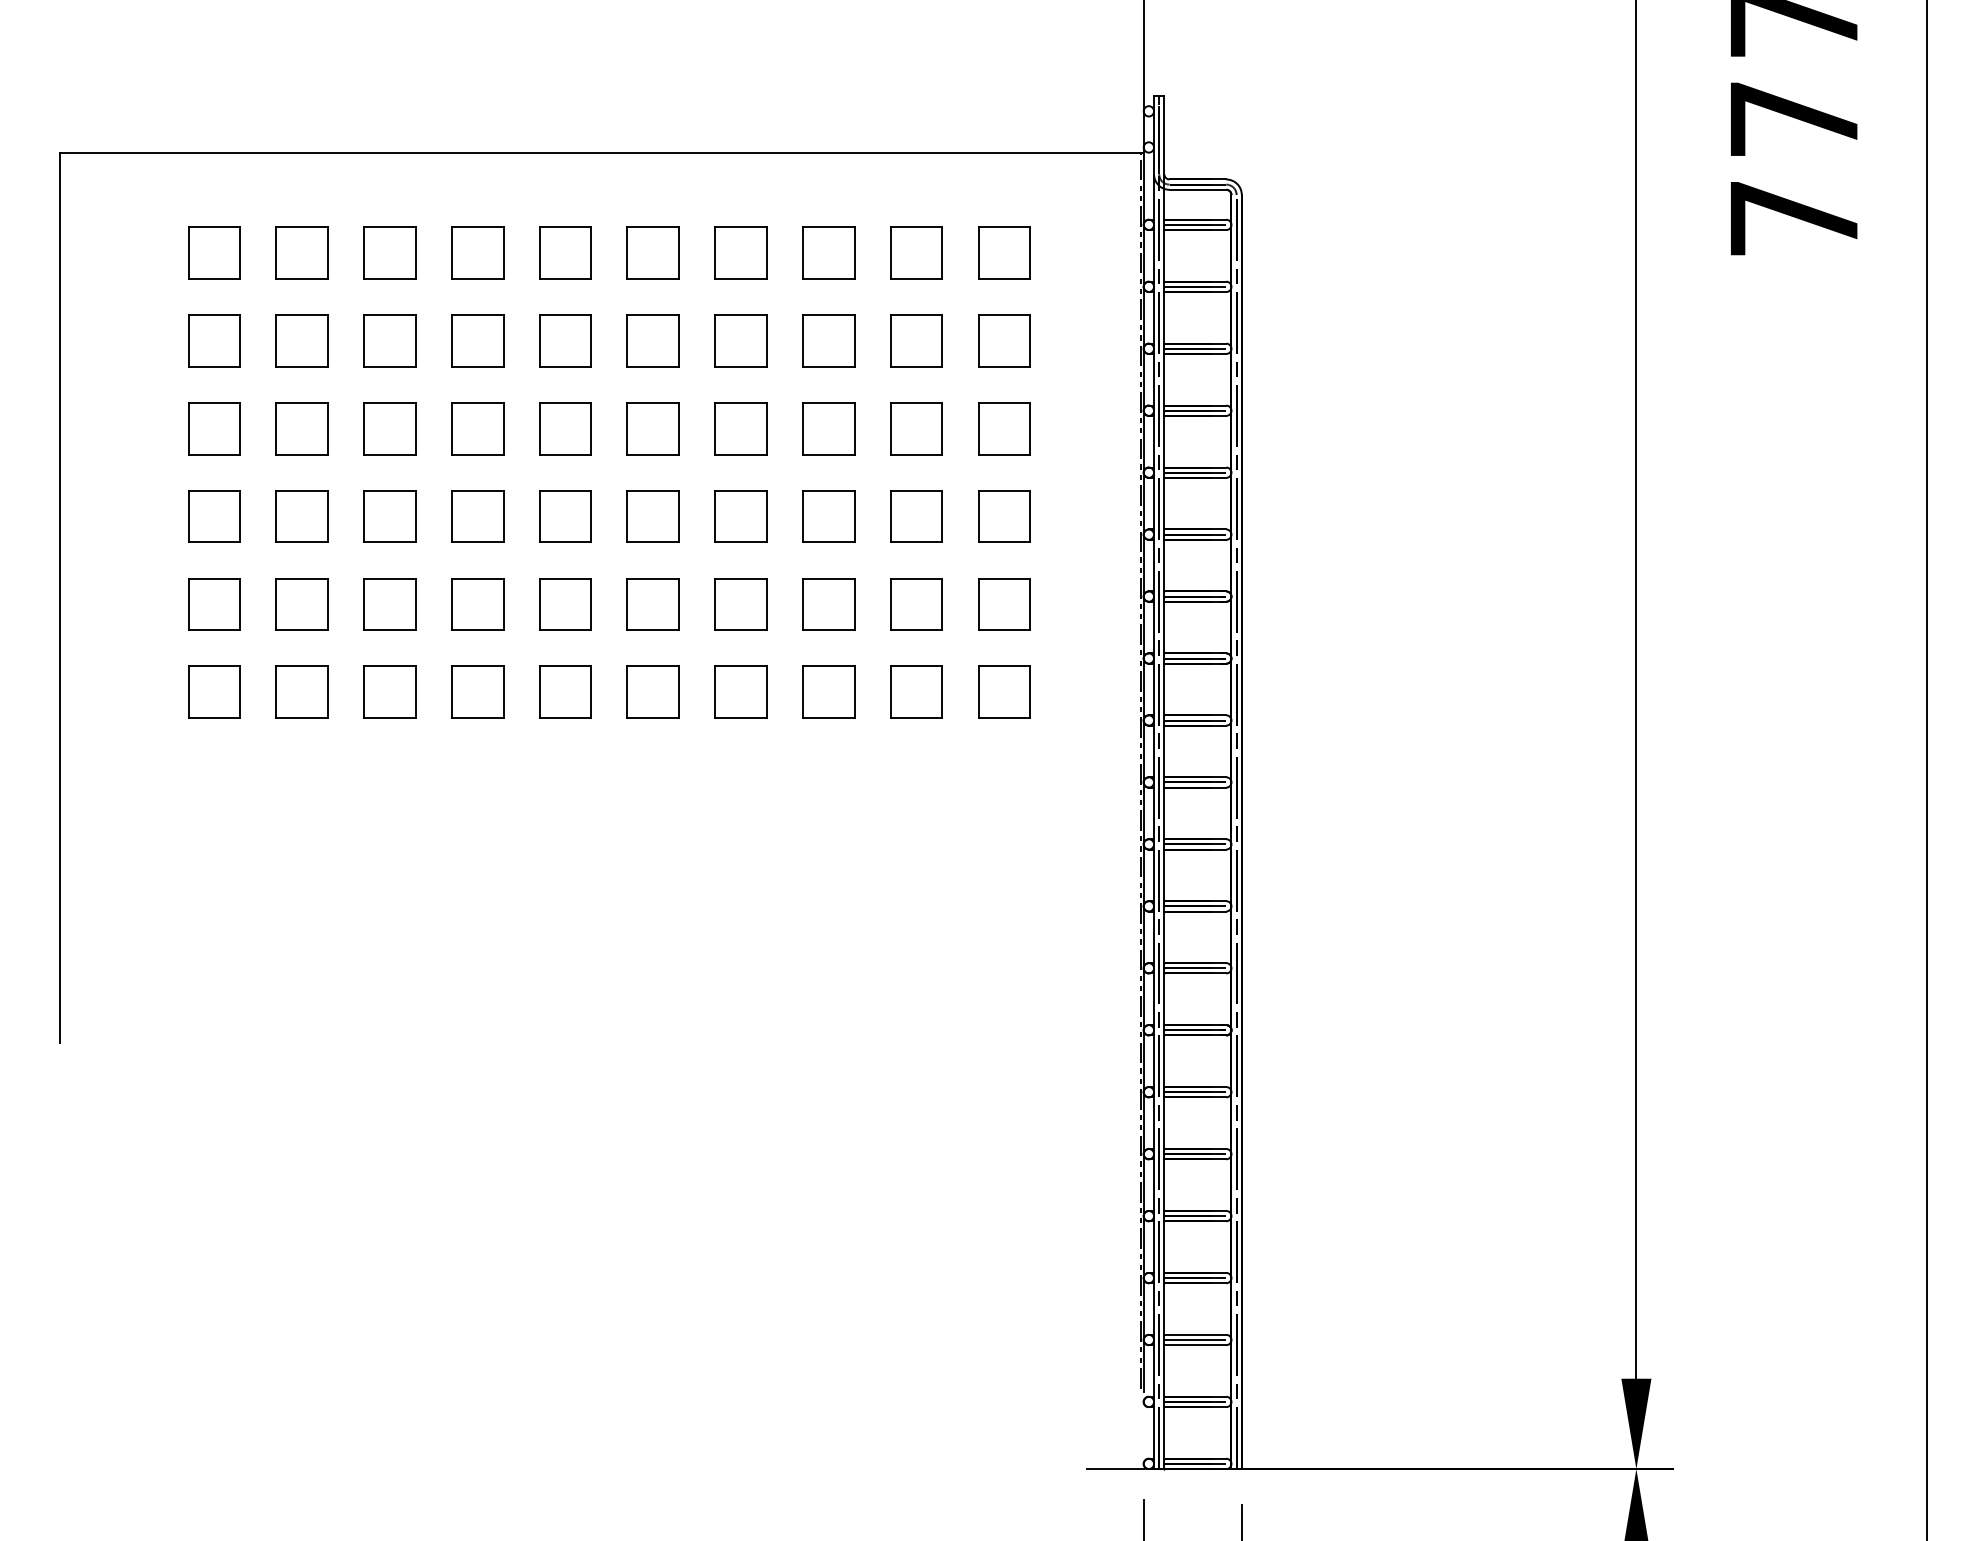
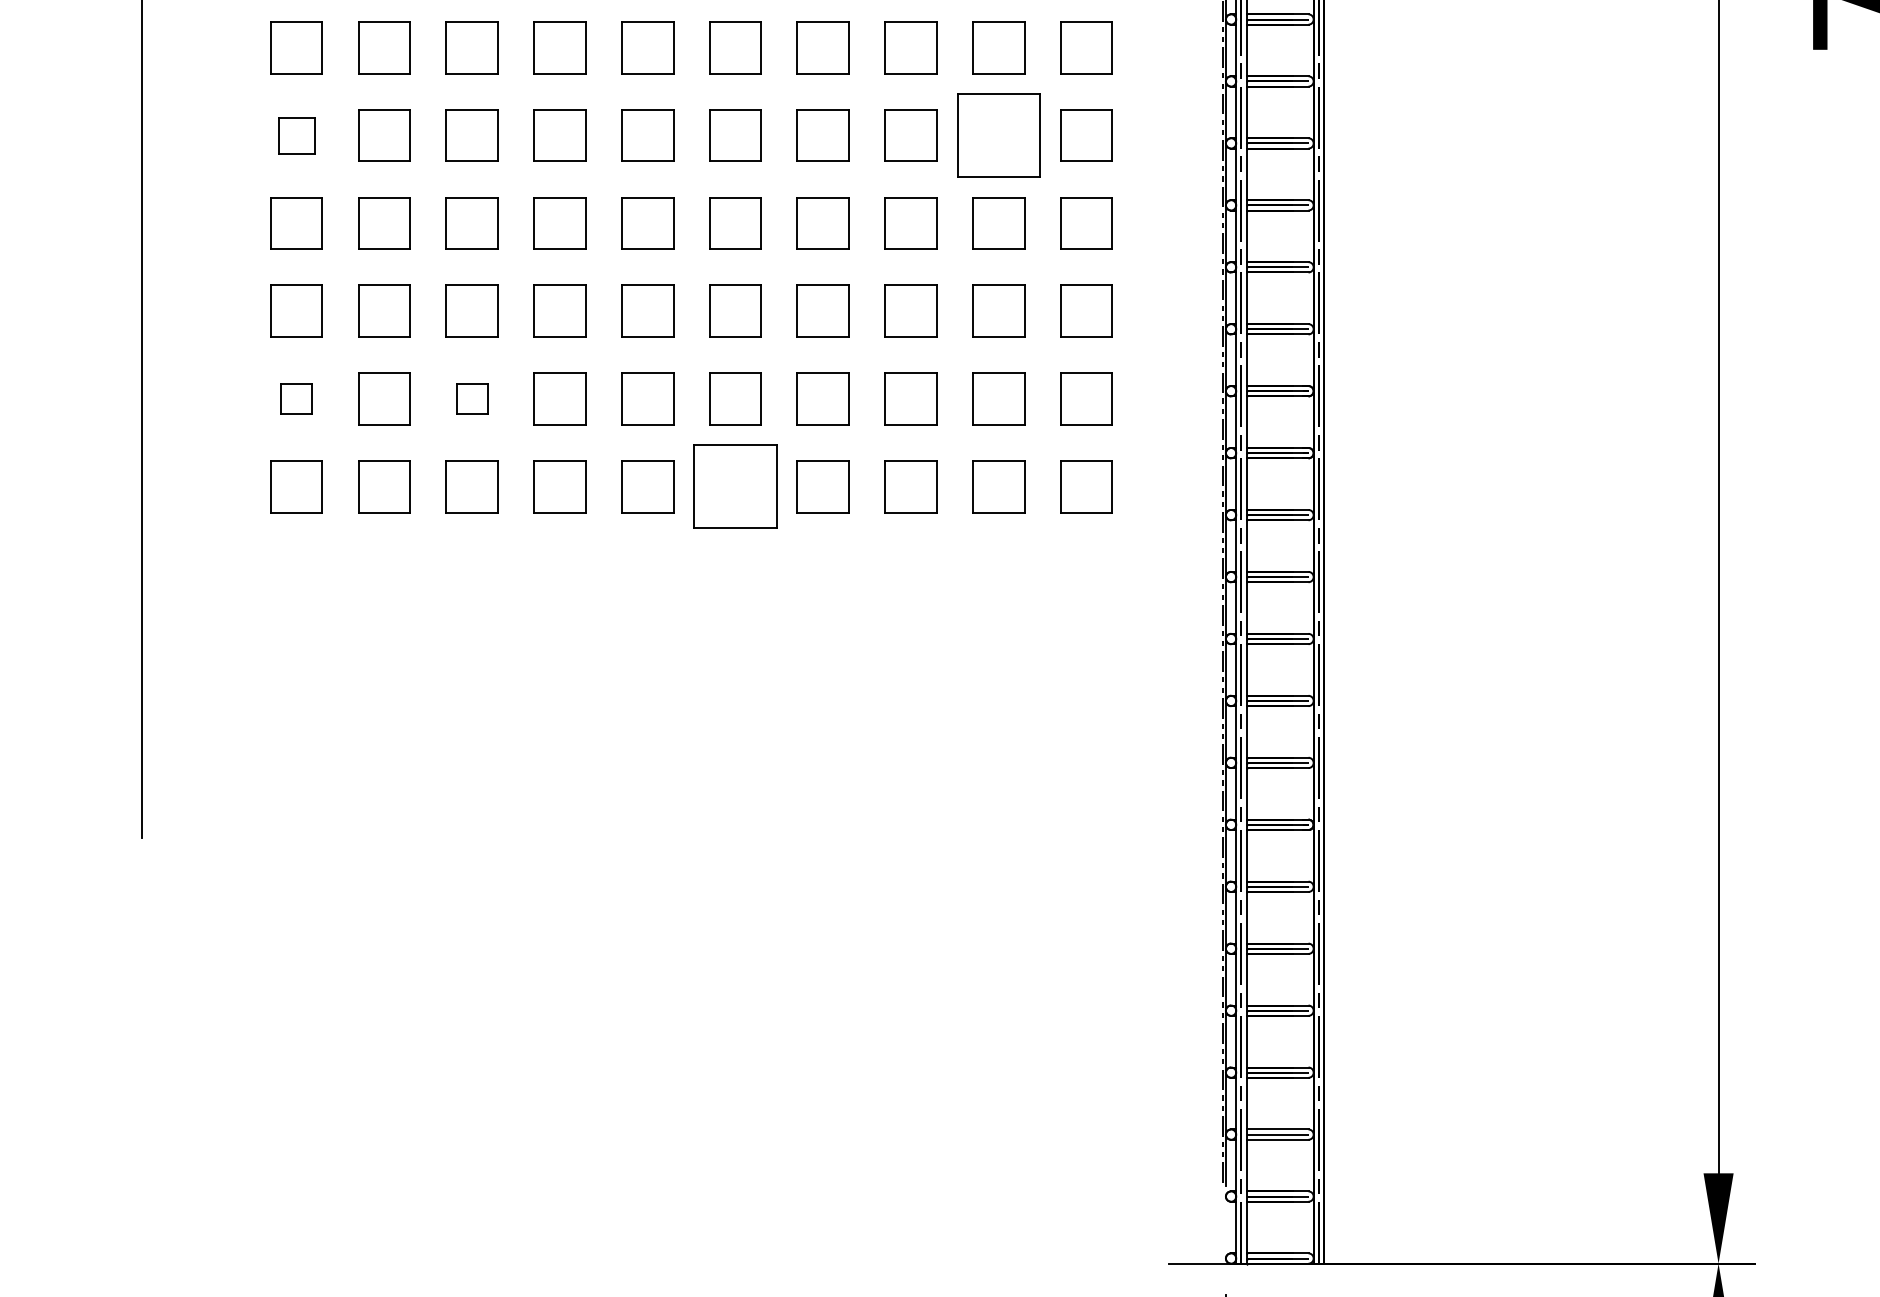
part: (214, 340) -> (296, 135), size x0.7
part: (916, 340) -> (998, 135), size x1.6
part: (214, 604) -> (296, 399), size x0.6
part: (389, 604) -> (471, 399), size x0.6
part: (652, 691) -> (734, 486), size x1.6

